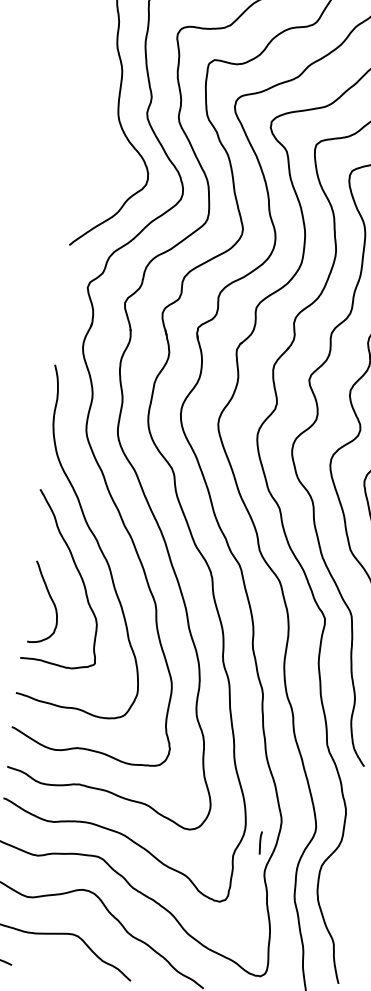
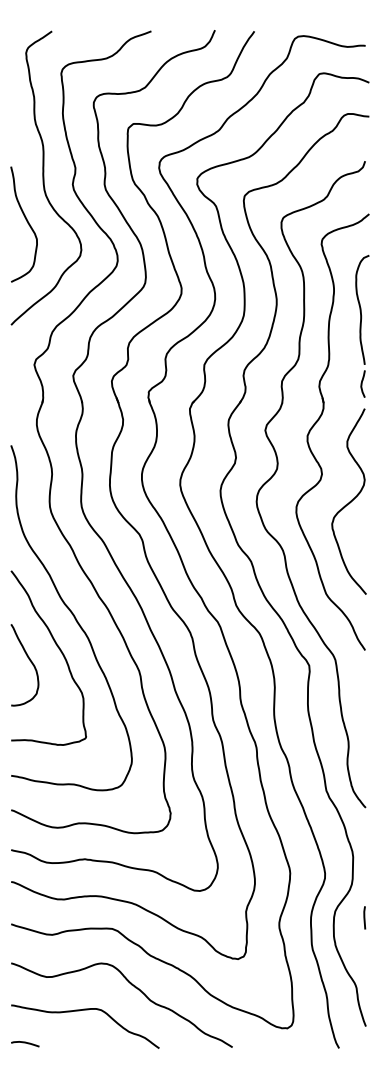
curve: (97, 146) -> (27, 223), added
curve: (51, 601) -> (30, 662), moved
line: (260, 842) -> (364, 917), moved

